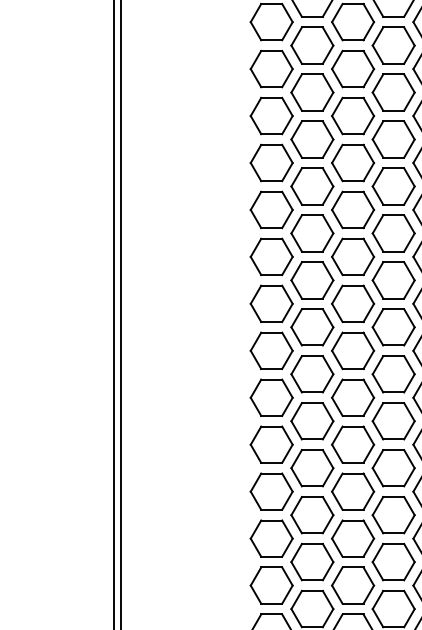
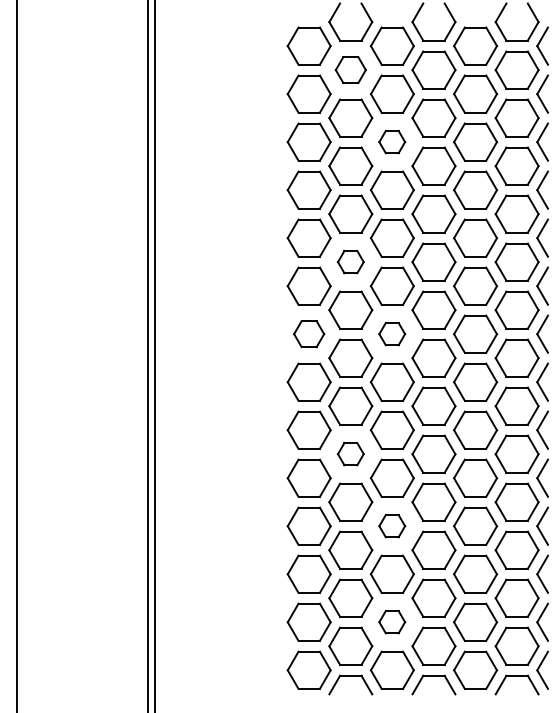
part: (312, 45) -> (350, 69), size x0.7
part: (352, 115) -> (391, 141), size x0.6
part: (312, 232) -> (350, 261), size x0.6
part: (271, 303) -> (308, 333), size x0.7
part: (352, 303) -> (391, 333), size x0.6
part: (312, 420) -> (350, 453), size x0.6
part: (352, 490) -> (391, 525), size x0.6
part: (352, 584) -> (391, 621), size x0.6

